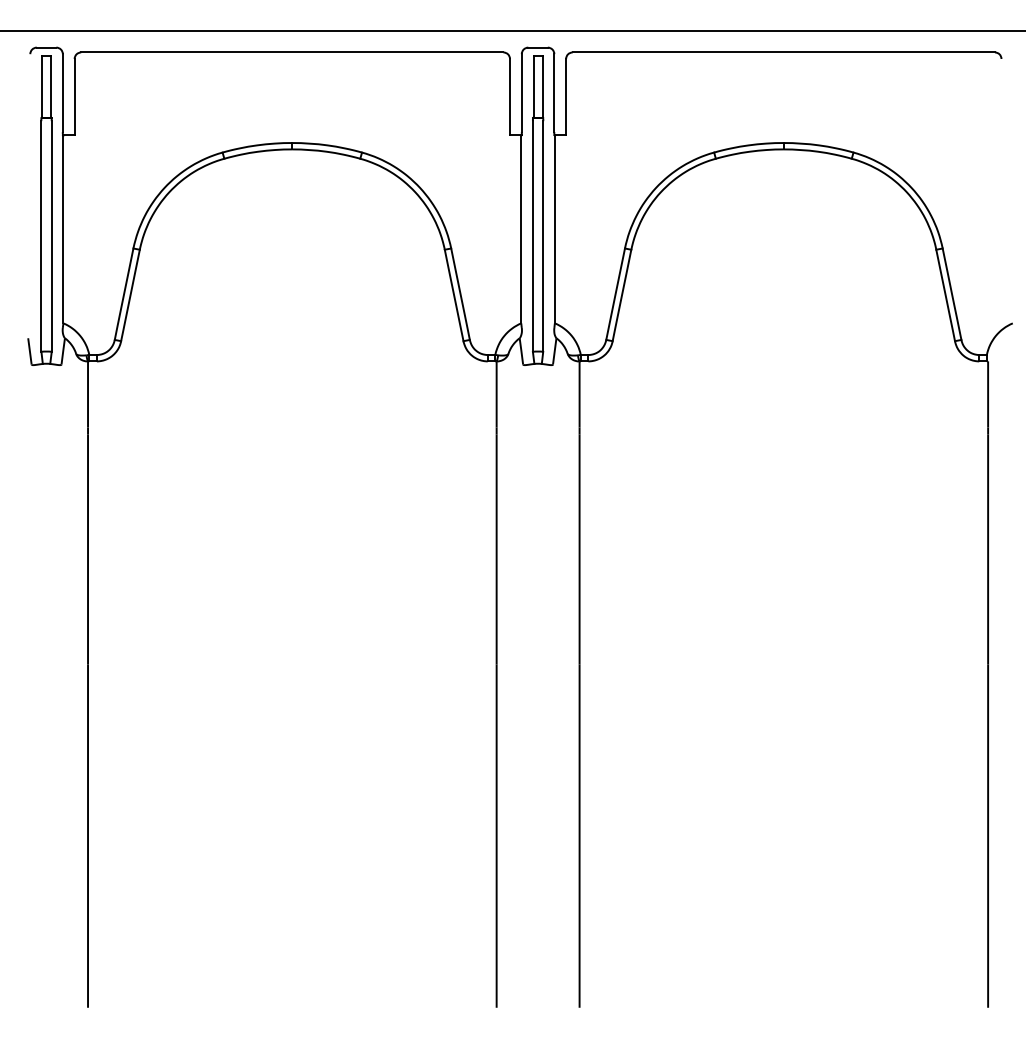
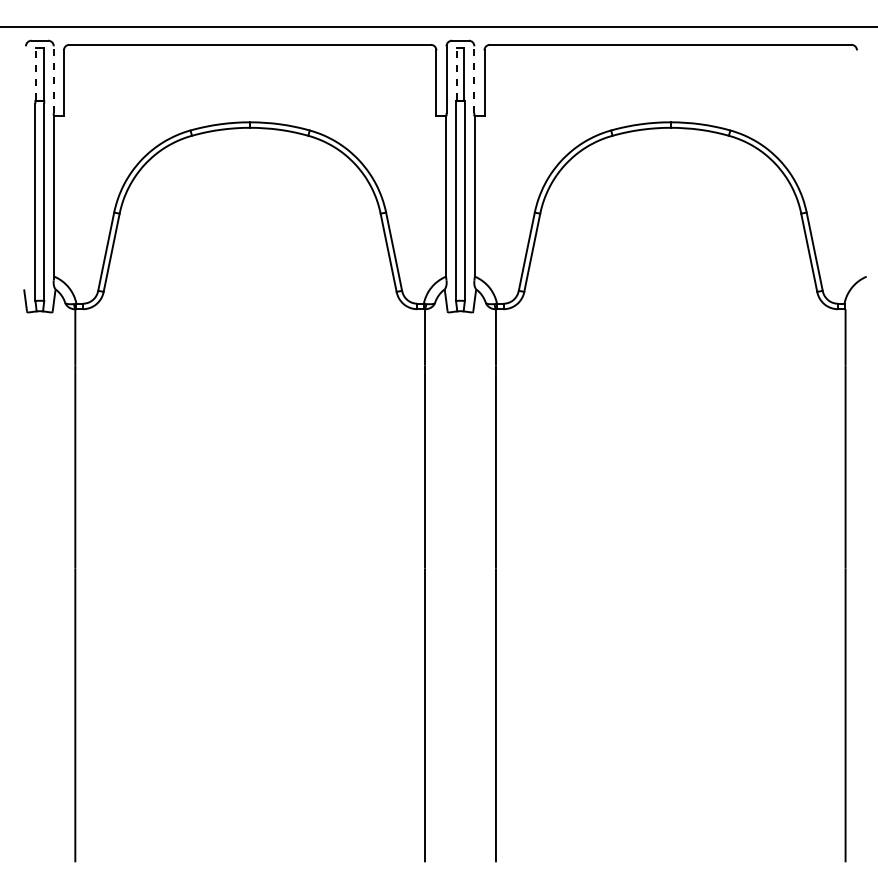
line: (41, 85) -> (35, 73), solid -> dashed
line: (533, 85) -> (456, 73), solid -> dashed
line: (62, 92) -> (53, 79), solid -> dashed
line: (554, 92) -> (474, 79), solid -> dashed

